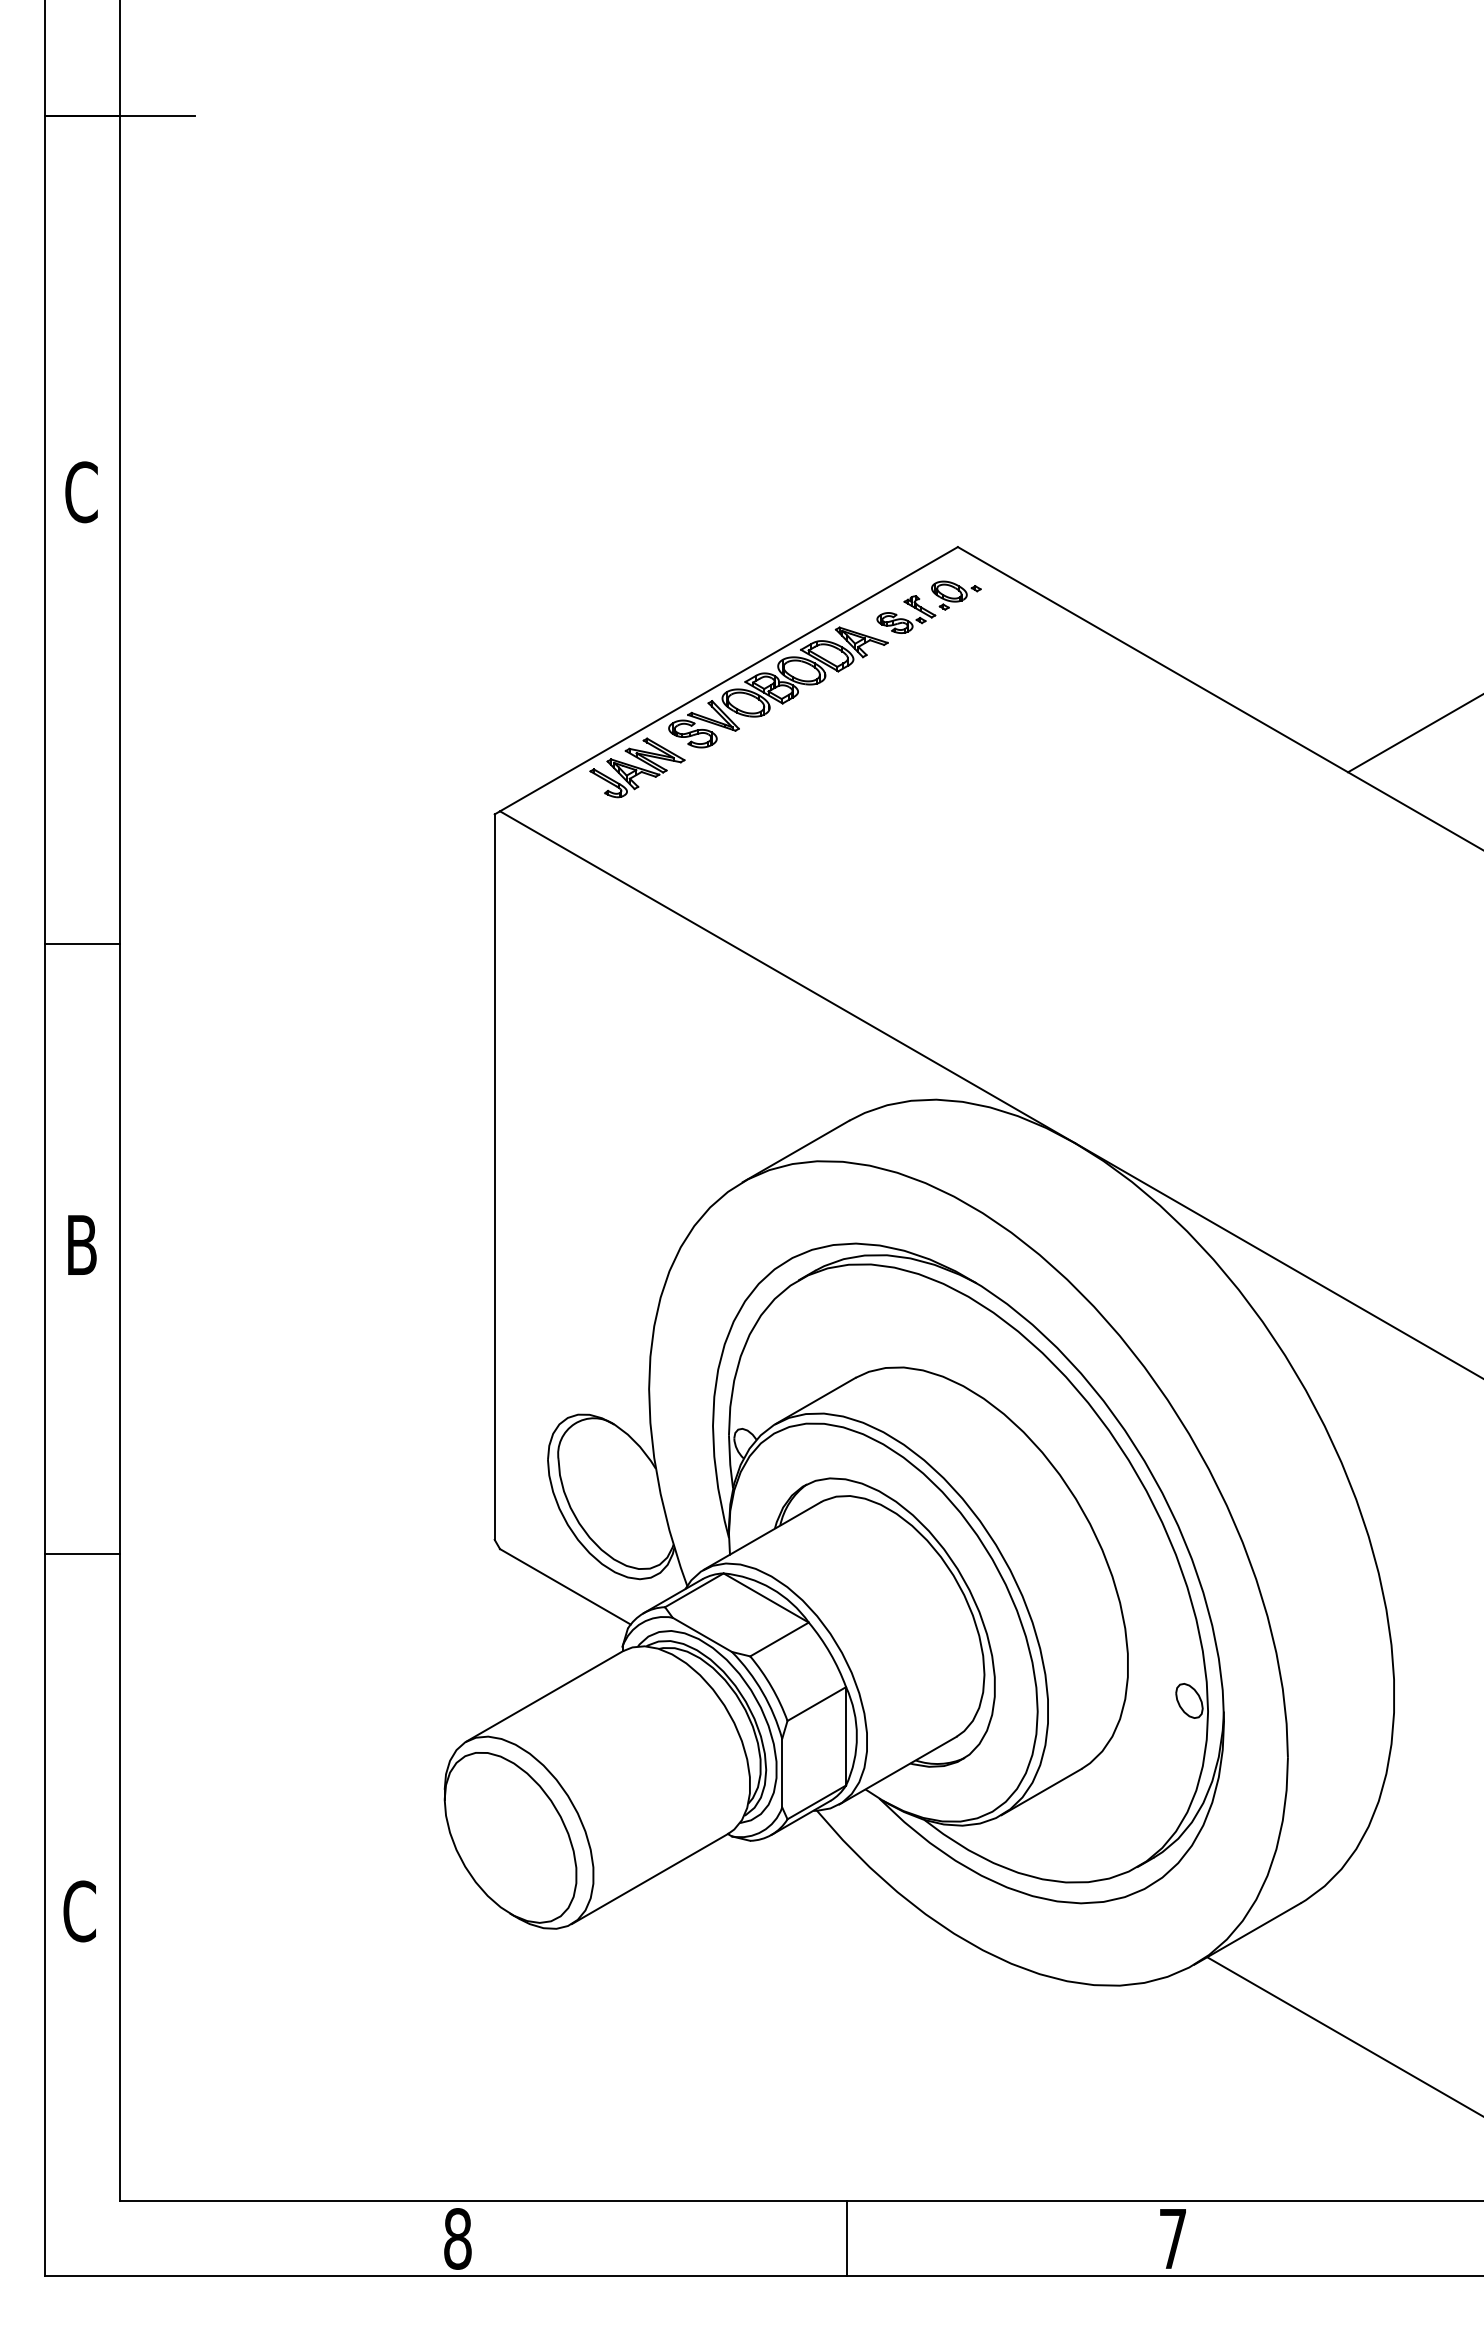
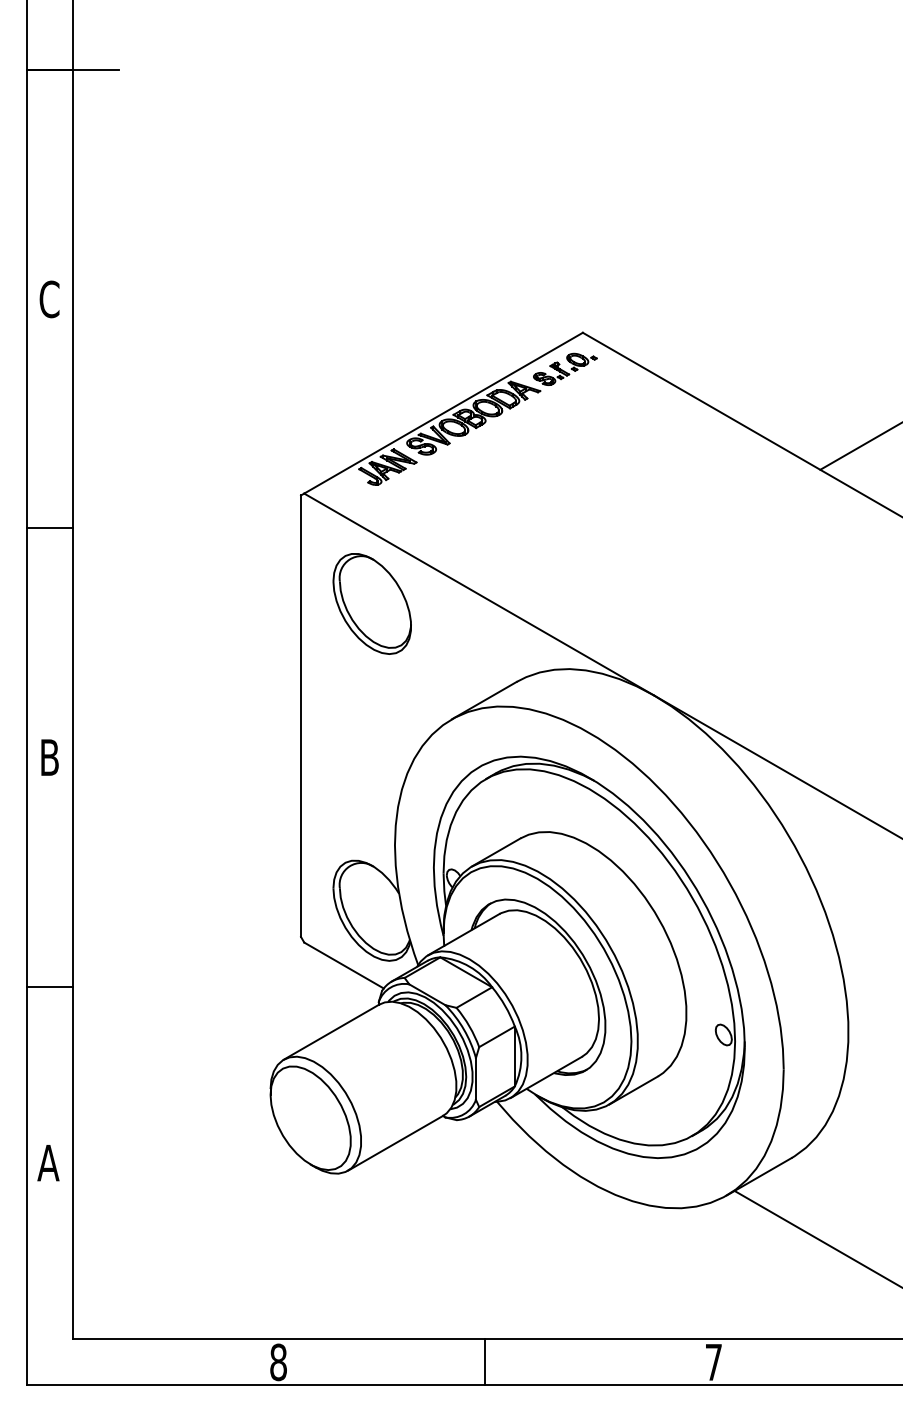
line: (81, 944) -> (49, 528), moved
part: (610, 991) -> (371, 603), added
line: (81, 1553) -> (49, 986), moved
text: (79, 1910) -> (48, 1162), C -> A
line: (847, 2239) -> (485, 1362), moved

